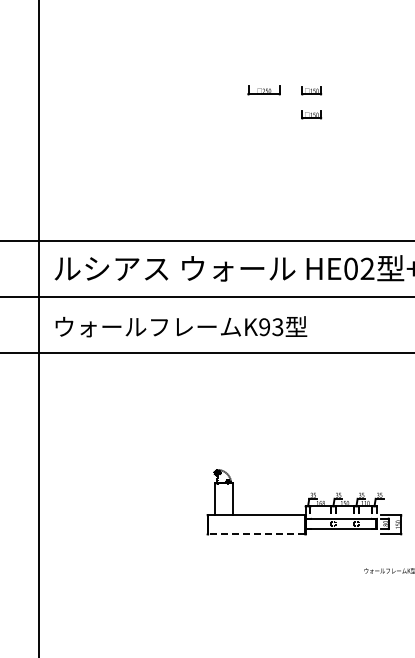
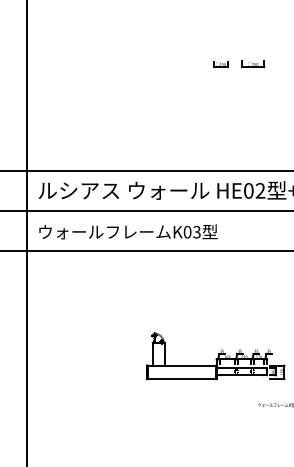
part: (263, 90) -> (252, 64), moved
part: (311, 114) -> (220, 81), removed
text: (264, 327) -> (187, 232), K93 -> K03
line: (256, 534) -> (181, 379), dashed -> solid

